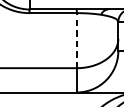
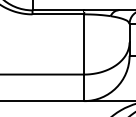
line: (77, 39) -> (84, 43), dashed -> solid

